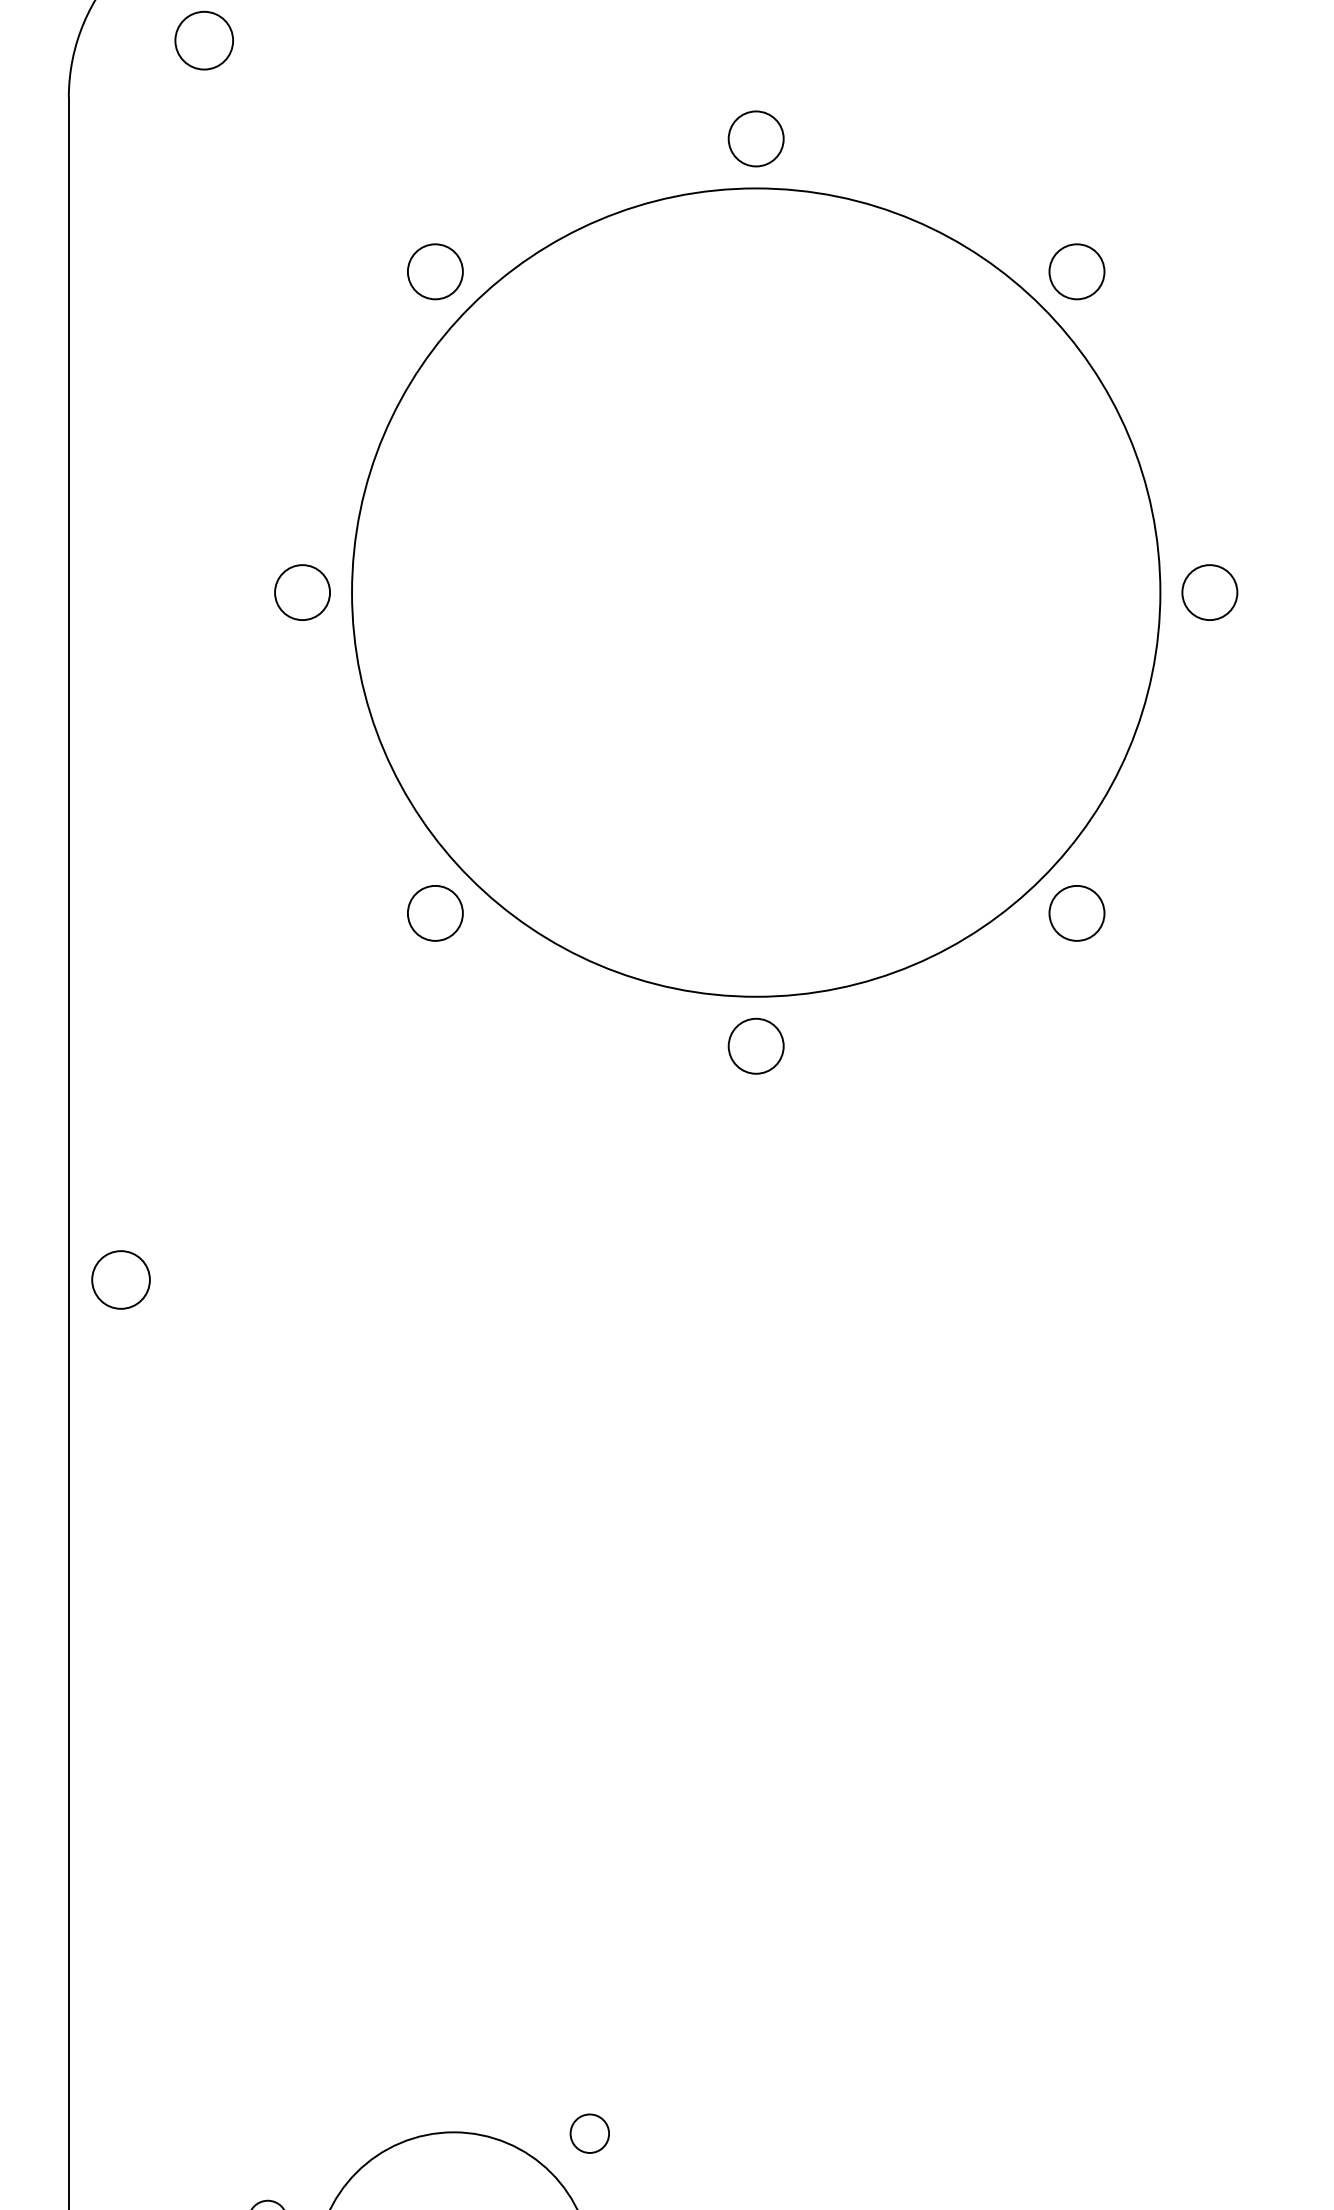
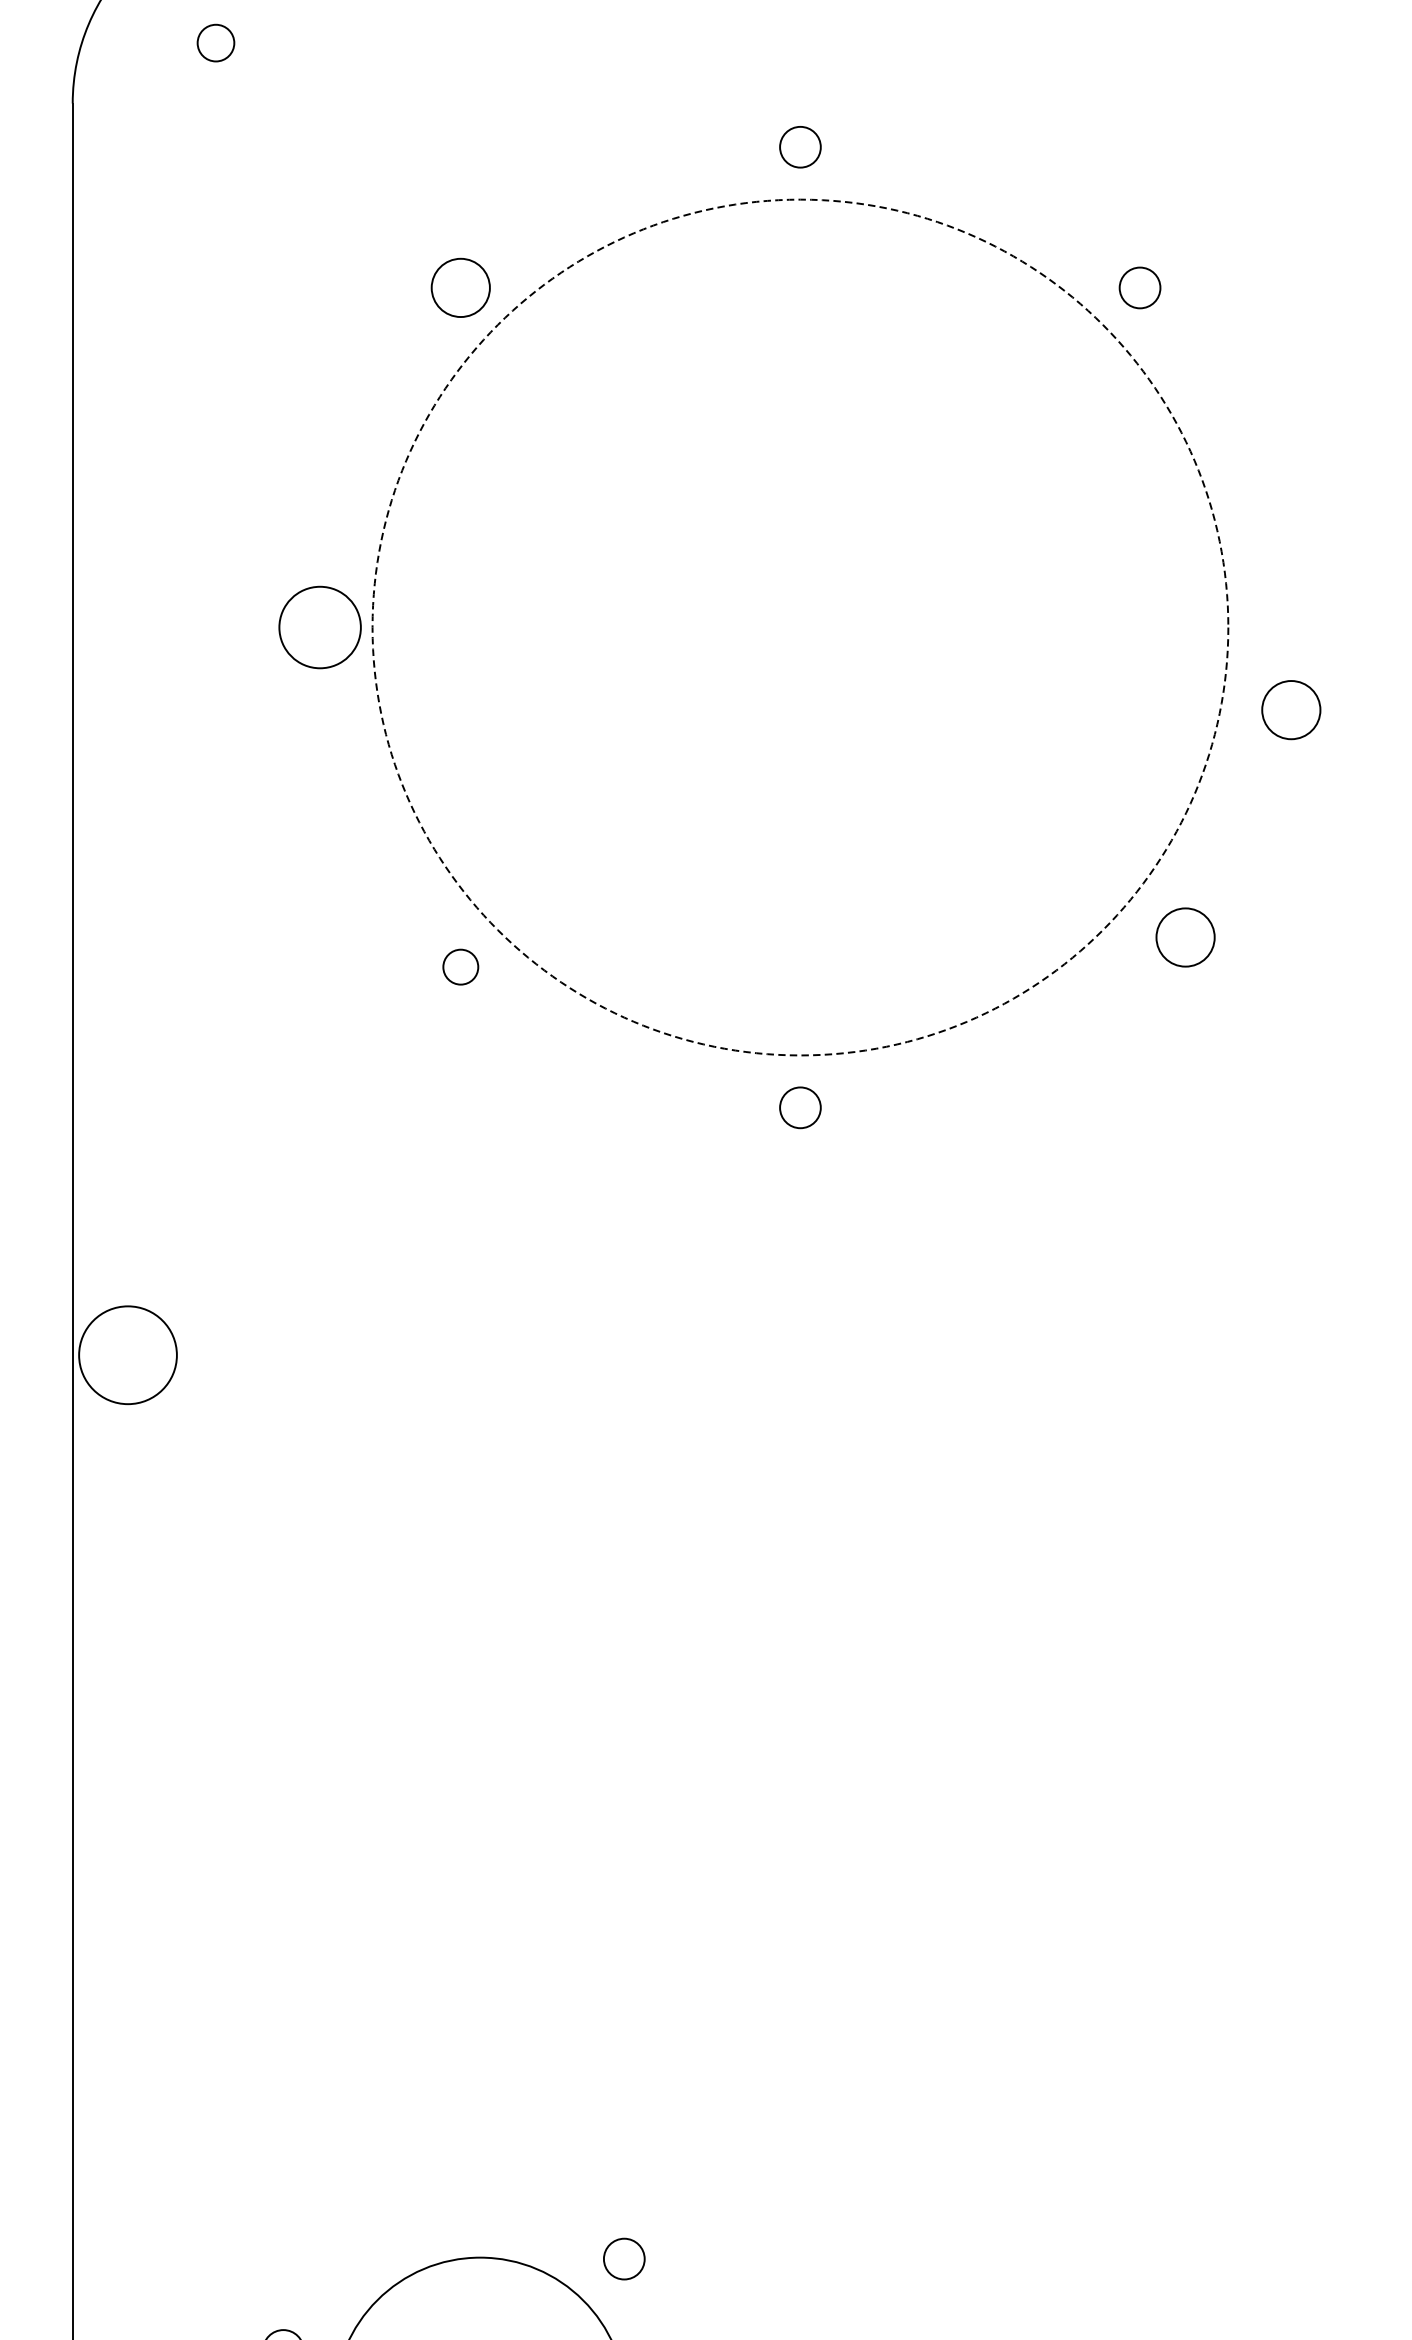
circle: (203, 40) -> (215, 43), size x0.6
circle: (755, 138) -> (799, 146), size x0.7
circle: (1076, 271) -> (1139, 287), size x0.7
circle: (302, 592) -> (320, 627), size x1.4
circle: (756, 592) -> (800, 627), solid -> dashed
circle: (1209, 592) -> (1290, 709), moved
circle: (434, 912) -> (459, 966), size x0.6
circle: (1076, 913) -> (1185, 937), moved
circle: (755, 1045) -> (799, 1107), size x0.7
circle: (120, 1279) -> (127, 1354), size x1.6

